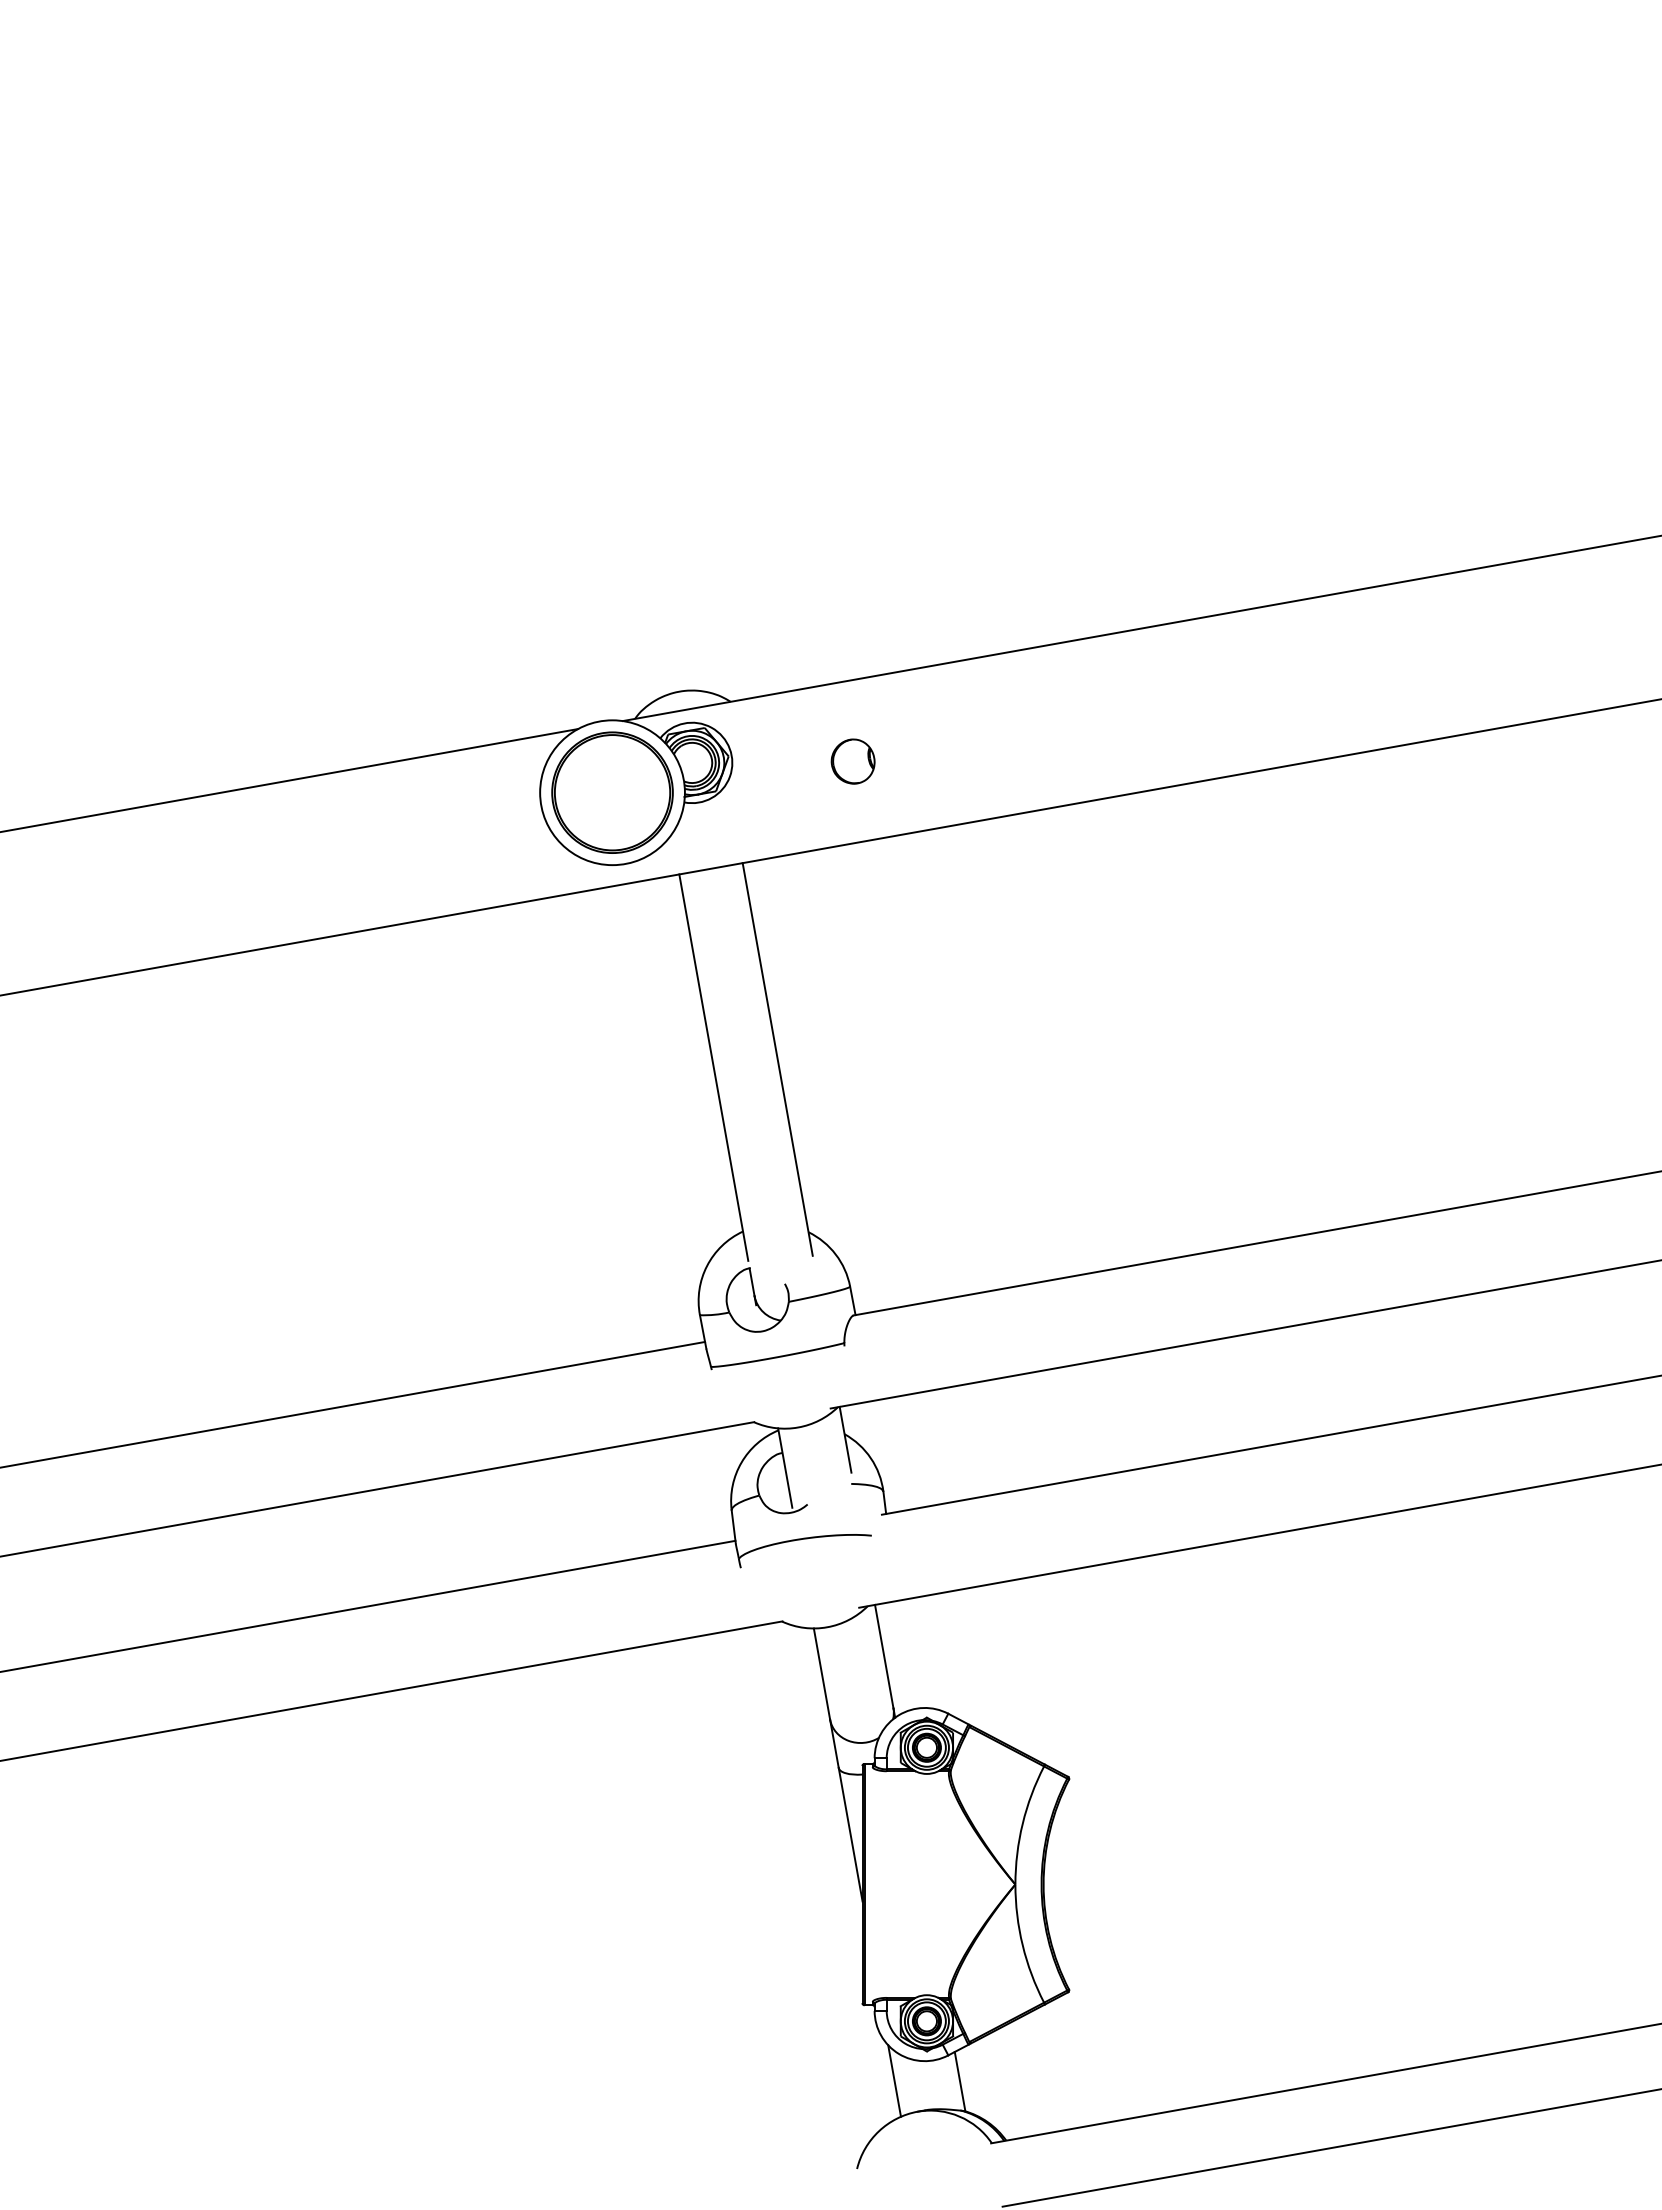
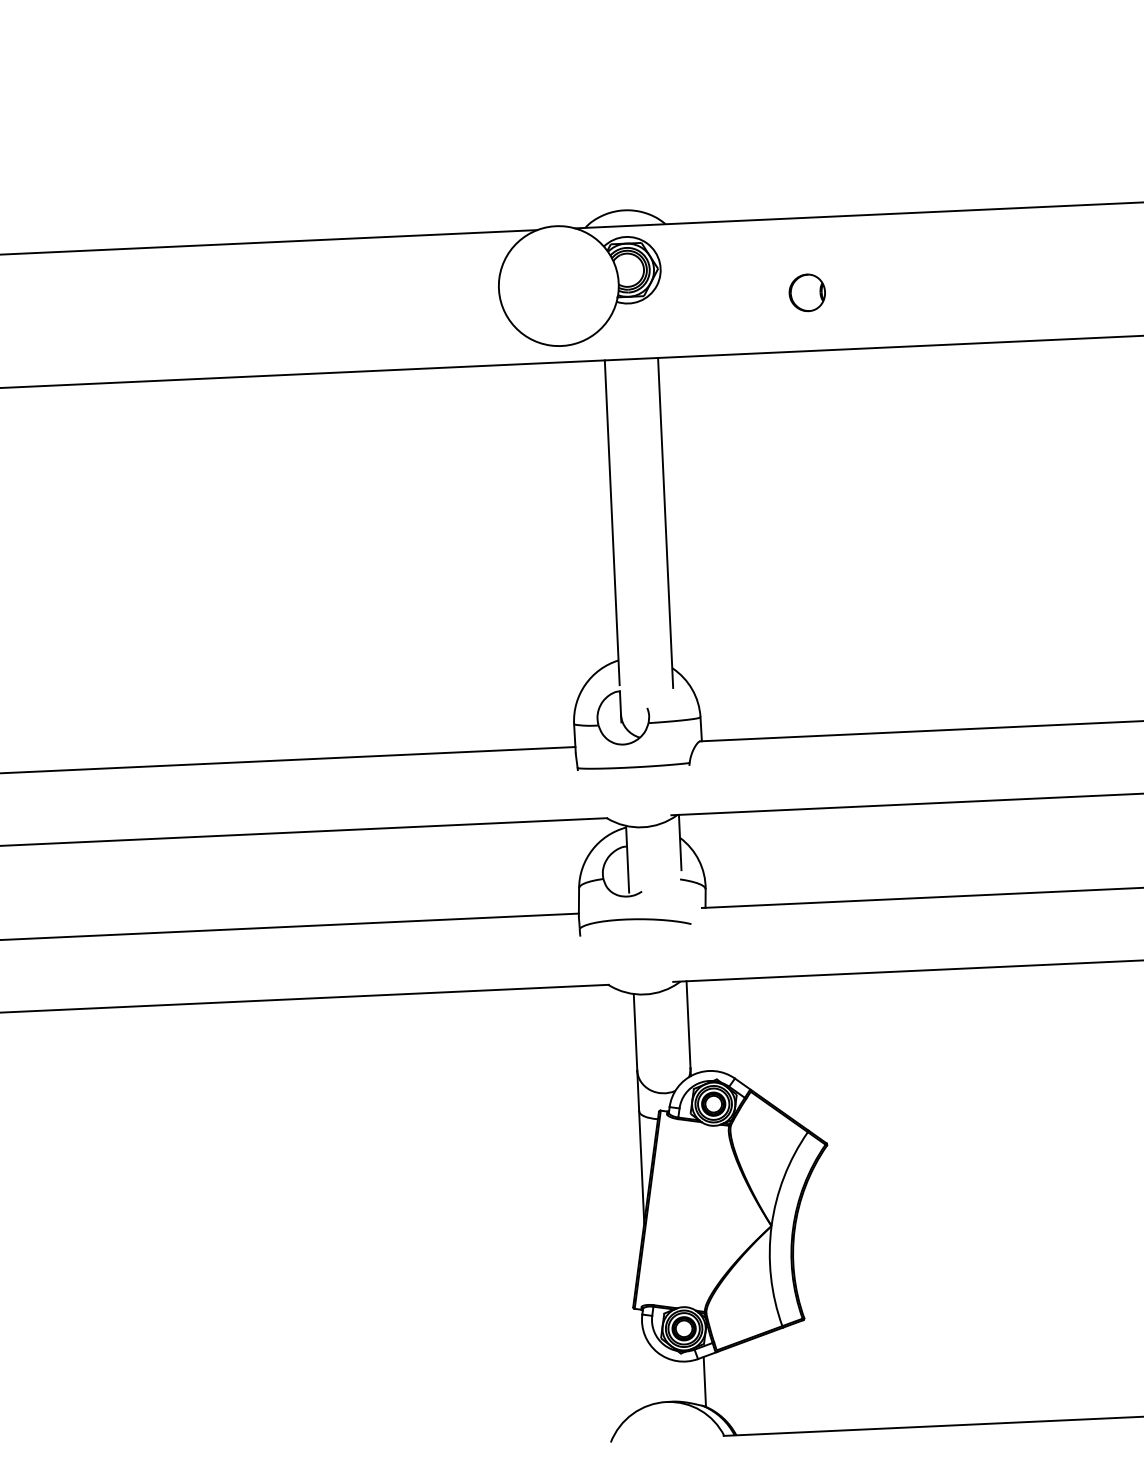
part: (852, 761) -> (806, 292), moved
part: (612, 792) -> (558, 285), removed
line: (894, 2080) -> (651, 1373), removed

